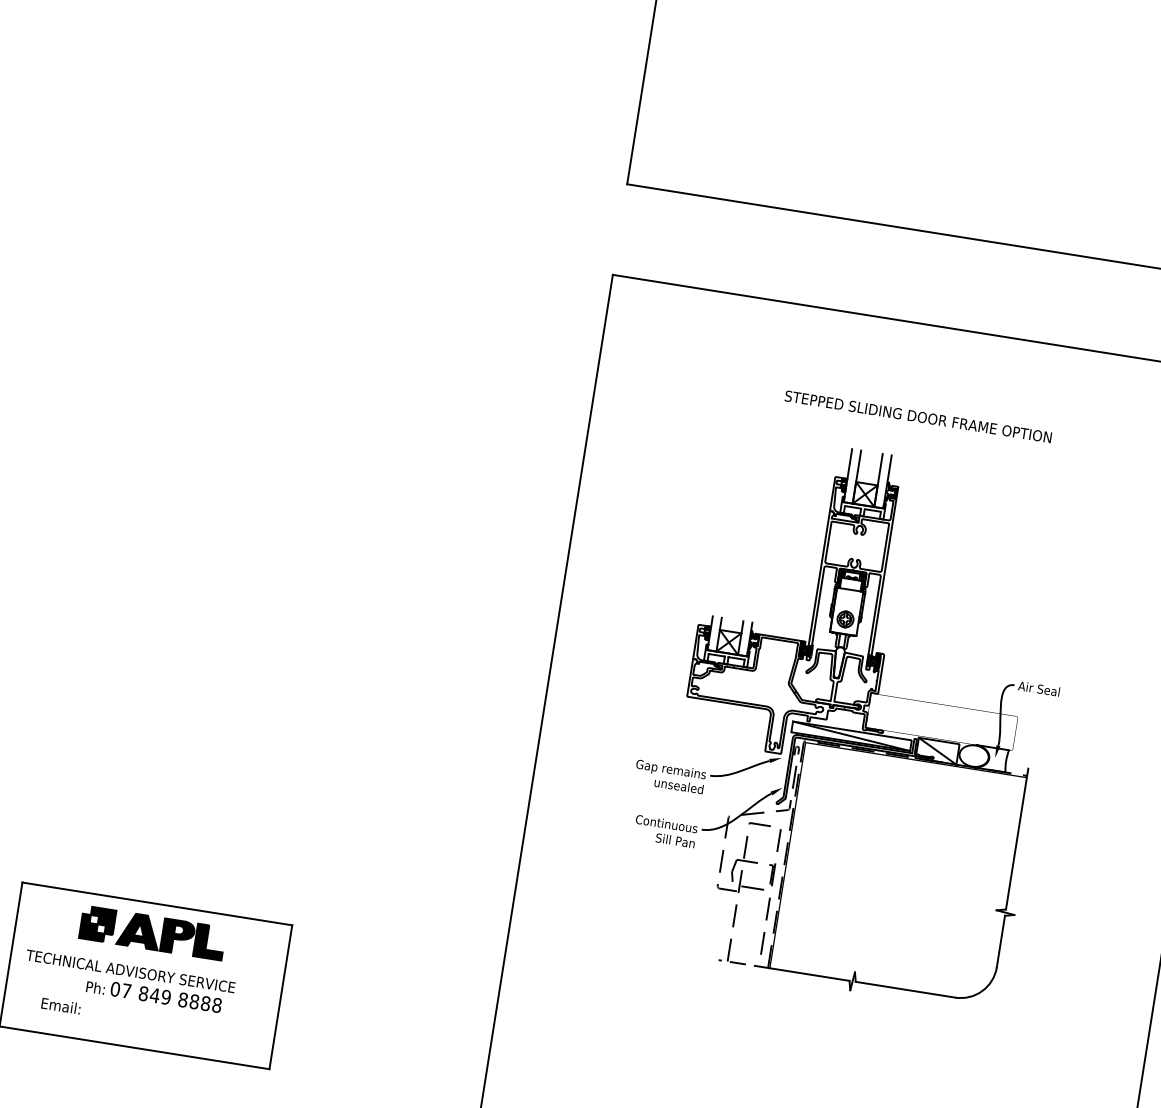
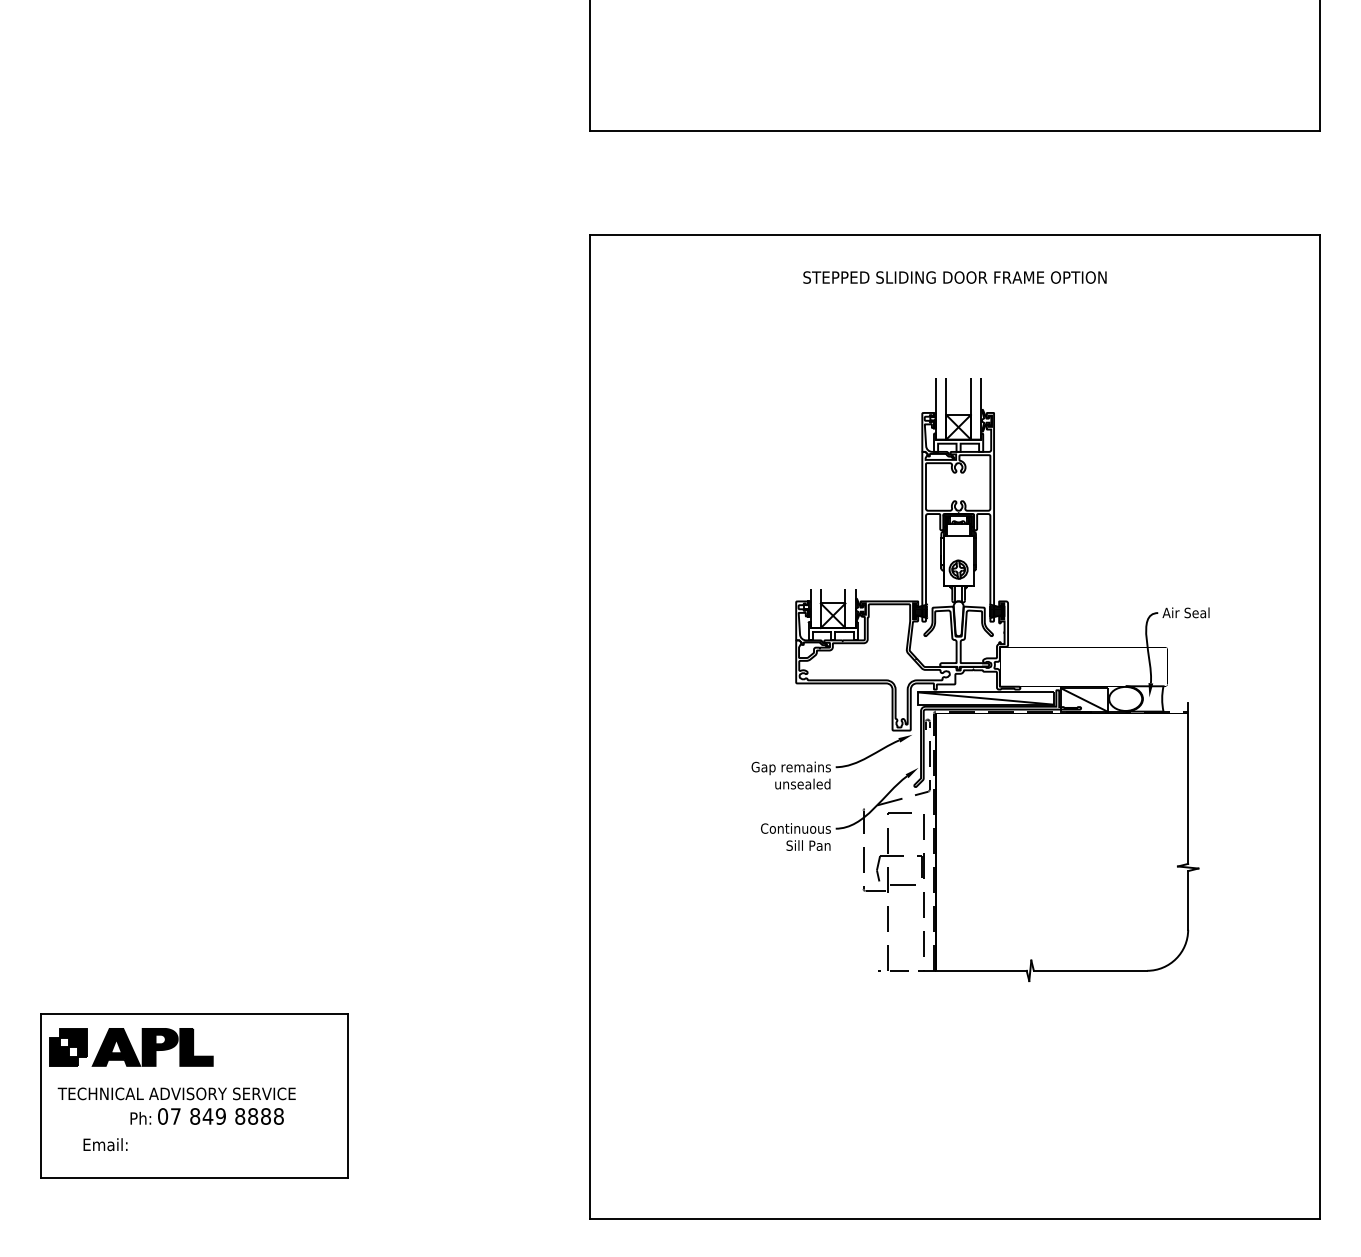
text: (917, 416) -> (954, 277), moved
part: (849, 718) -> (980, 679), moved
part: (152, 933) -> (131, 1047), moved

